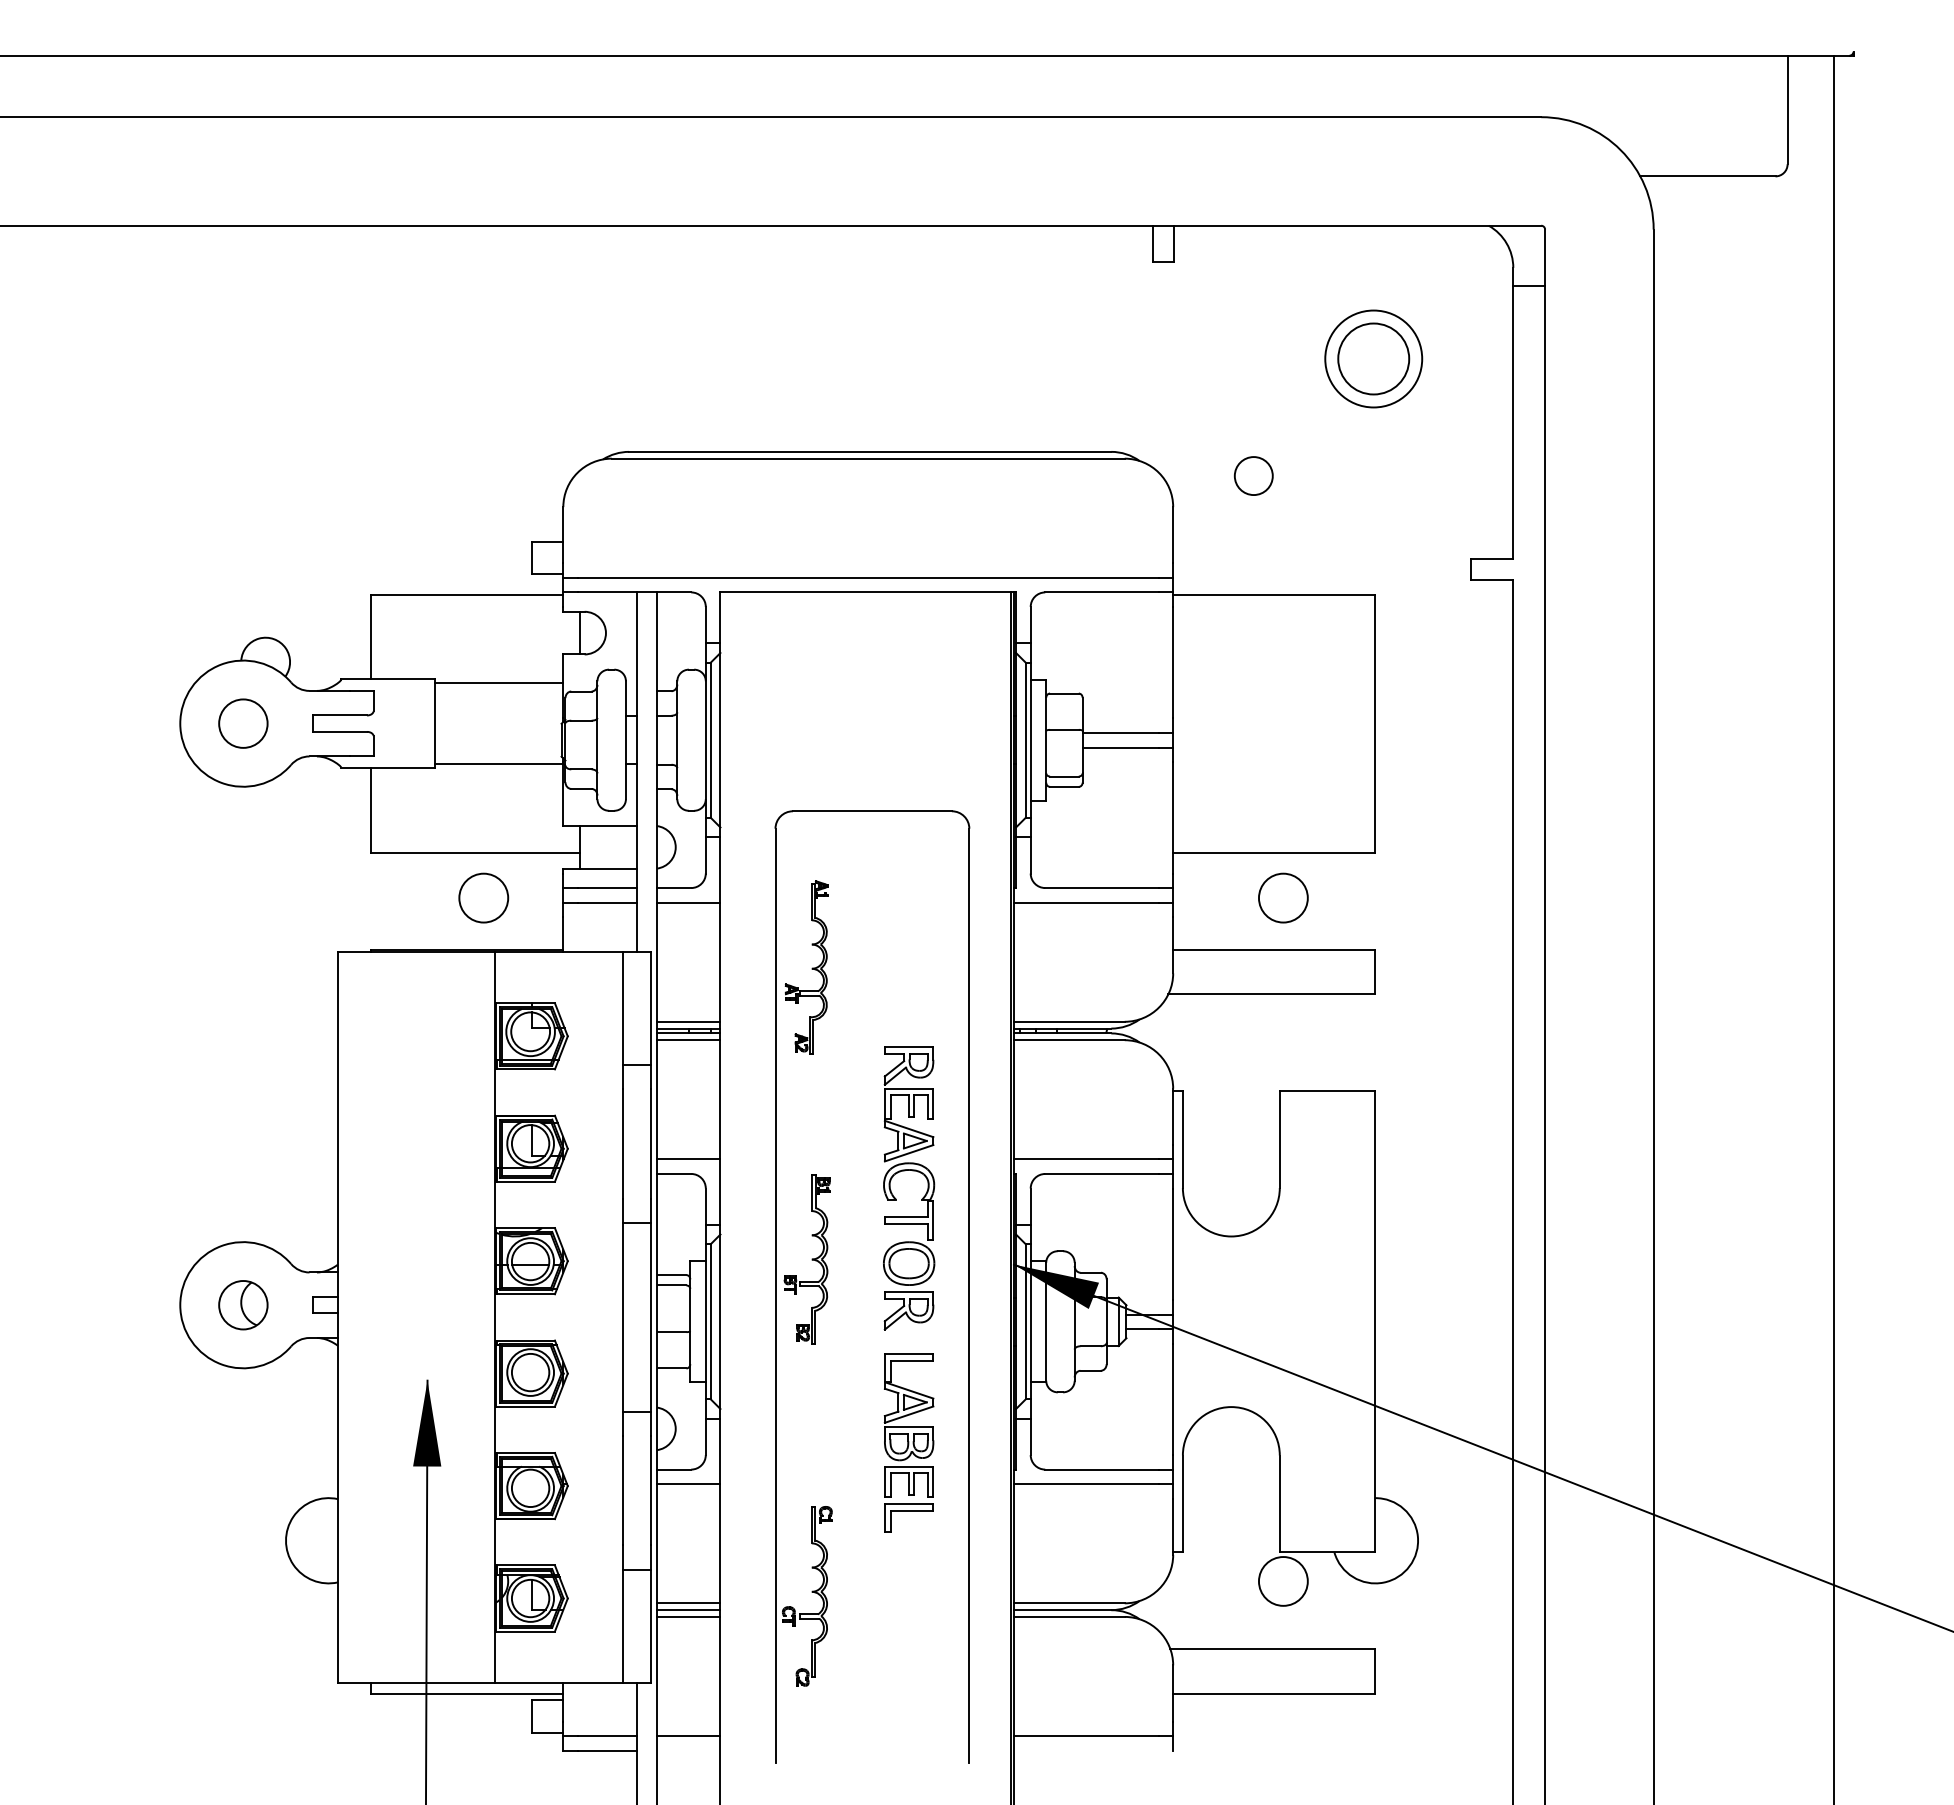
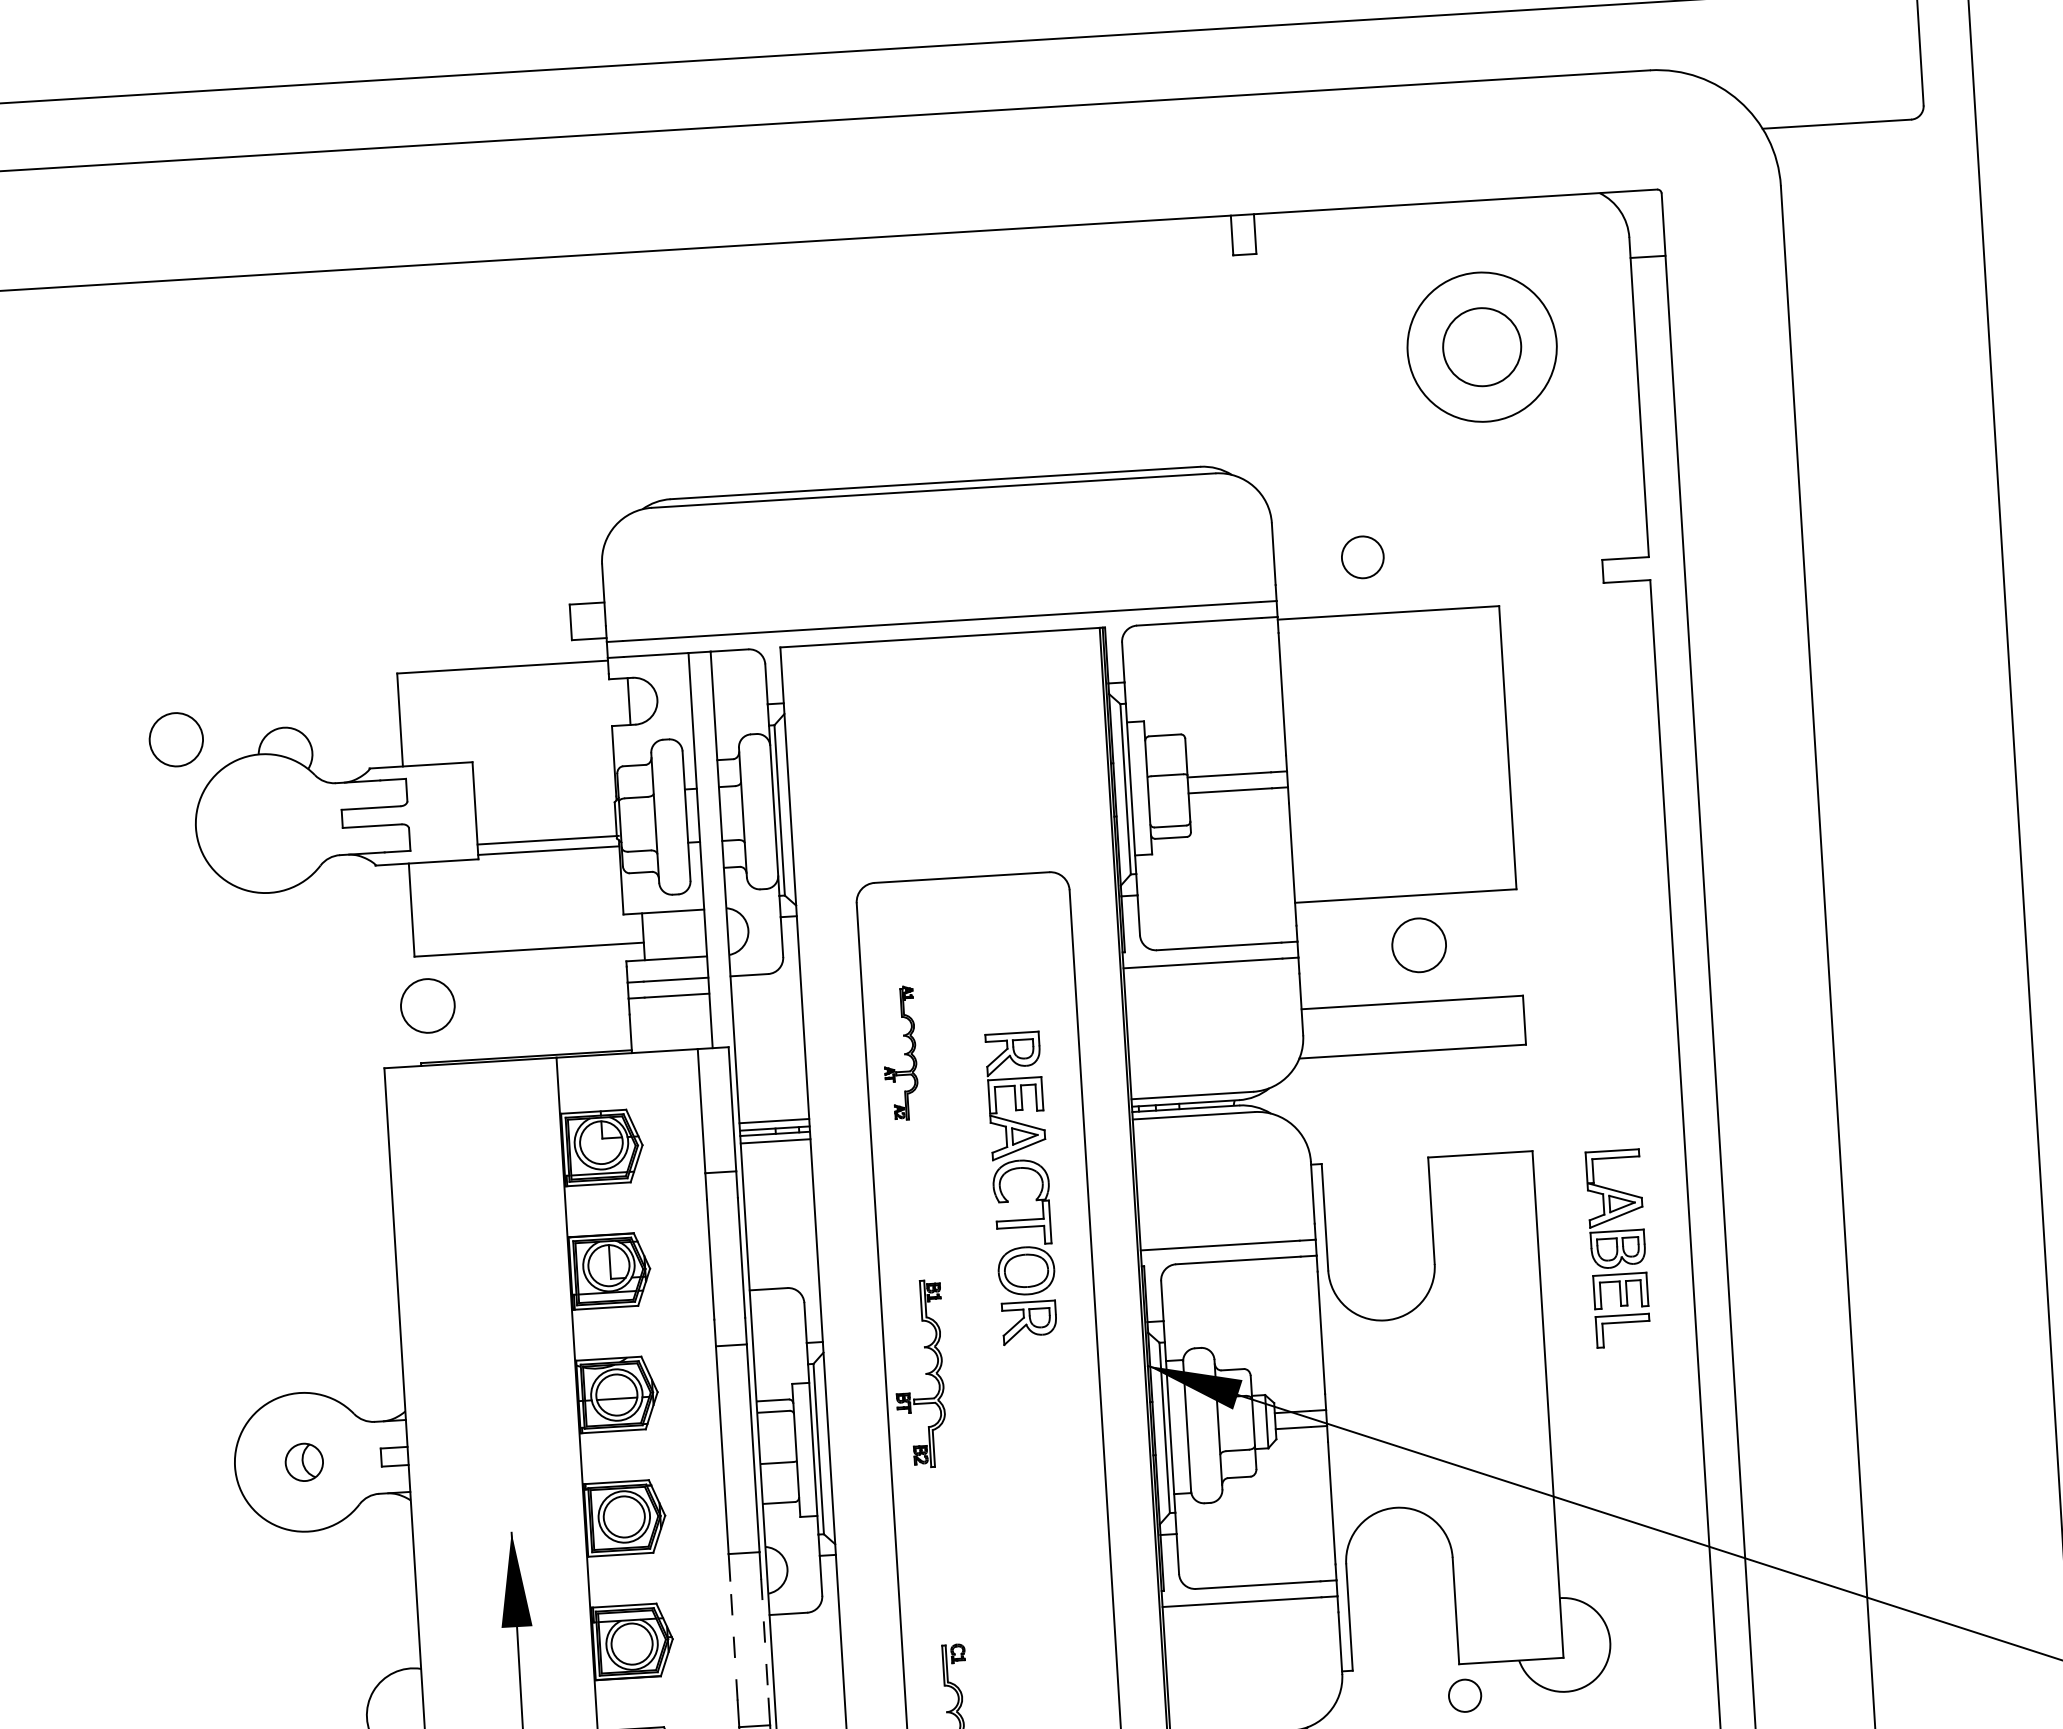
circle: (1373, 358) -> (1481, 346), size x1.4
circle: (1253, 475) -> (1362, 556), moved
line: (498, 683) -> (547, 840), moved
circle: (243, 723) -> (176, 739), moved
circle: (483, 897) -> (427, 1005), moved
line: (688, 902) -> (766, 990), removed
part: (806, 967) -> (900, 1053), size x0.7
line: (688, 1159) -> (783, 1272), removed
part: (922, 1197) -> (1036, 1197), moved
part: (243, 1305) -> (304, 1462), size x0.7
part: (908, 1442) -> (1617, 1247), moved
line: (688, 1484) -> (805, 1629), removed
line: (623, 1490) -> (734, 1640), solid -> dashed
line: (651, 1490) -> (764, 1638), solid -> dashed
circle: (1282, 1581) -> (1464, 1695), size x0.6

